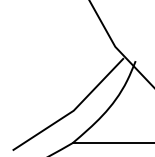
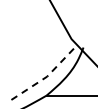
line: (74, 110) -> (47, 76), solid -> dashed

